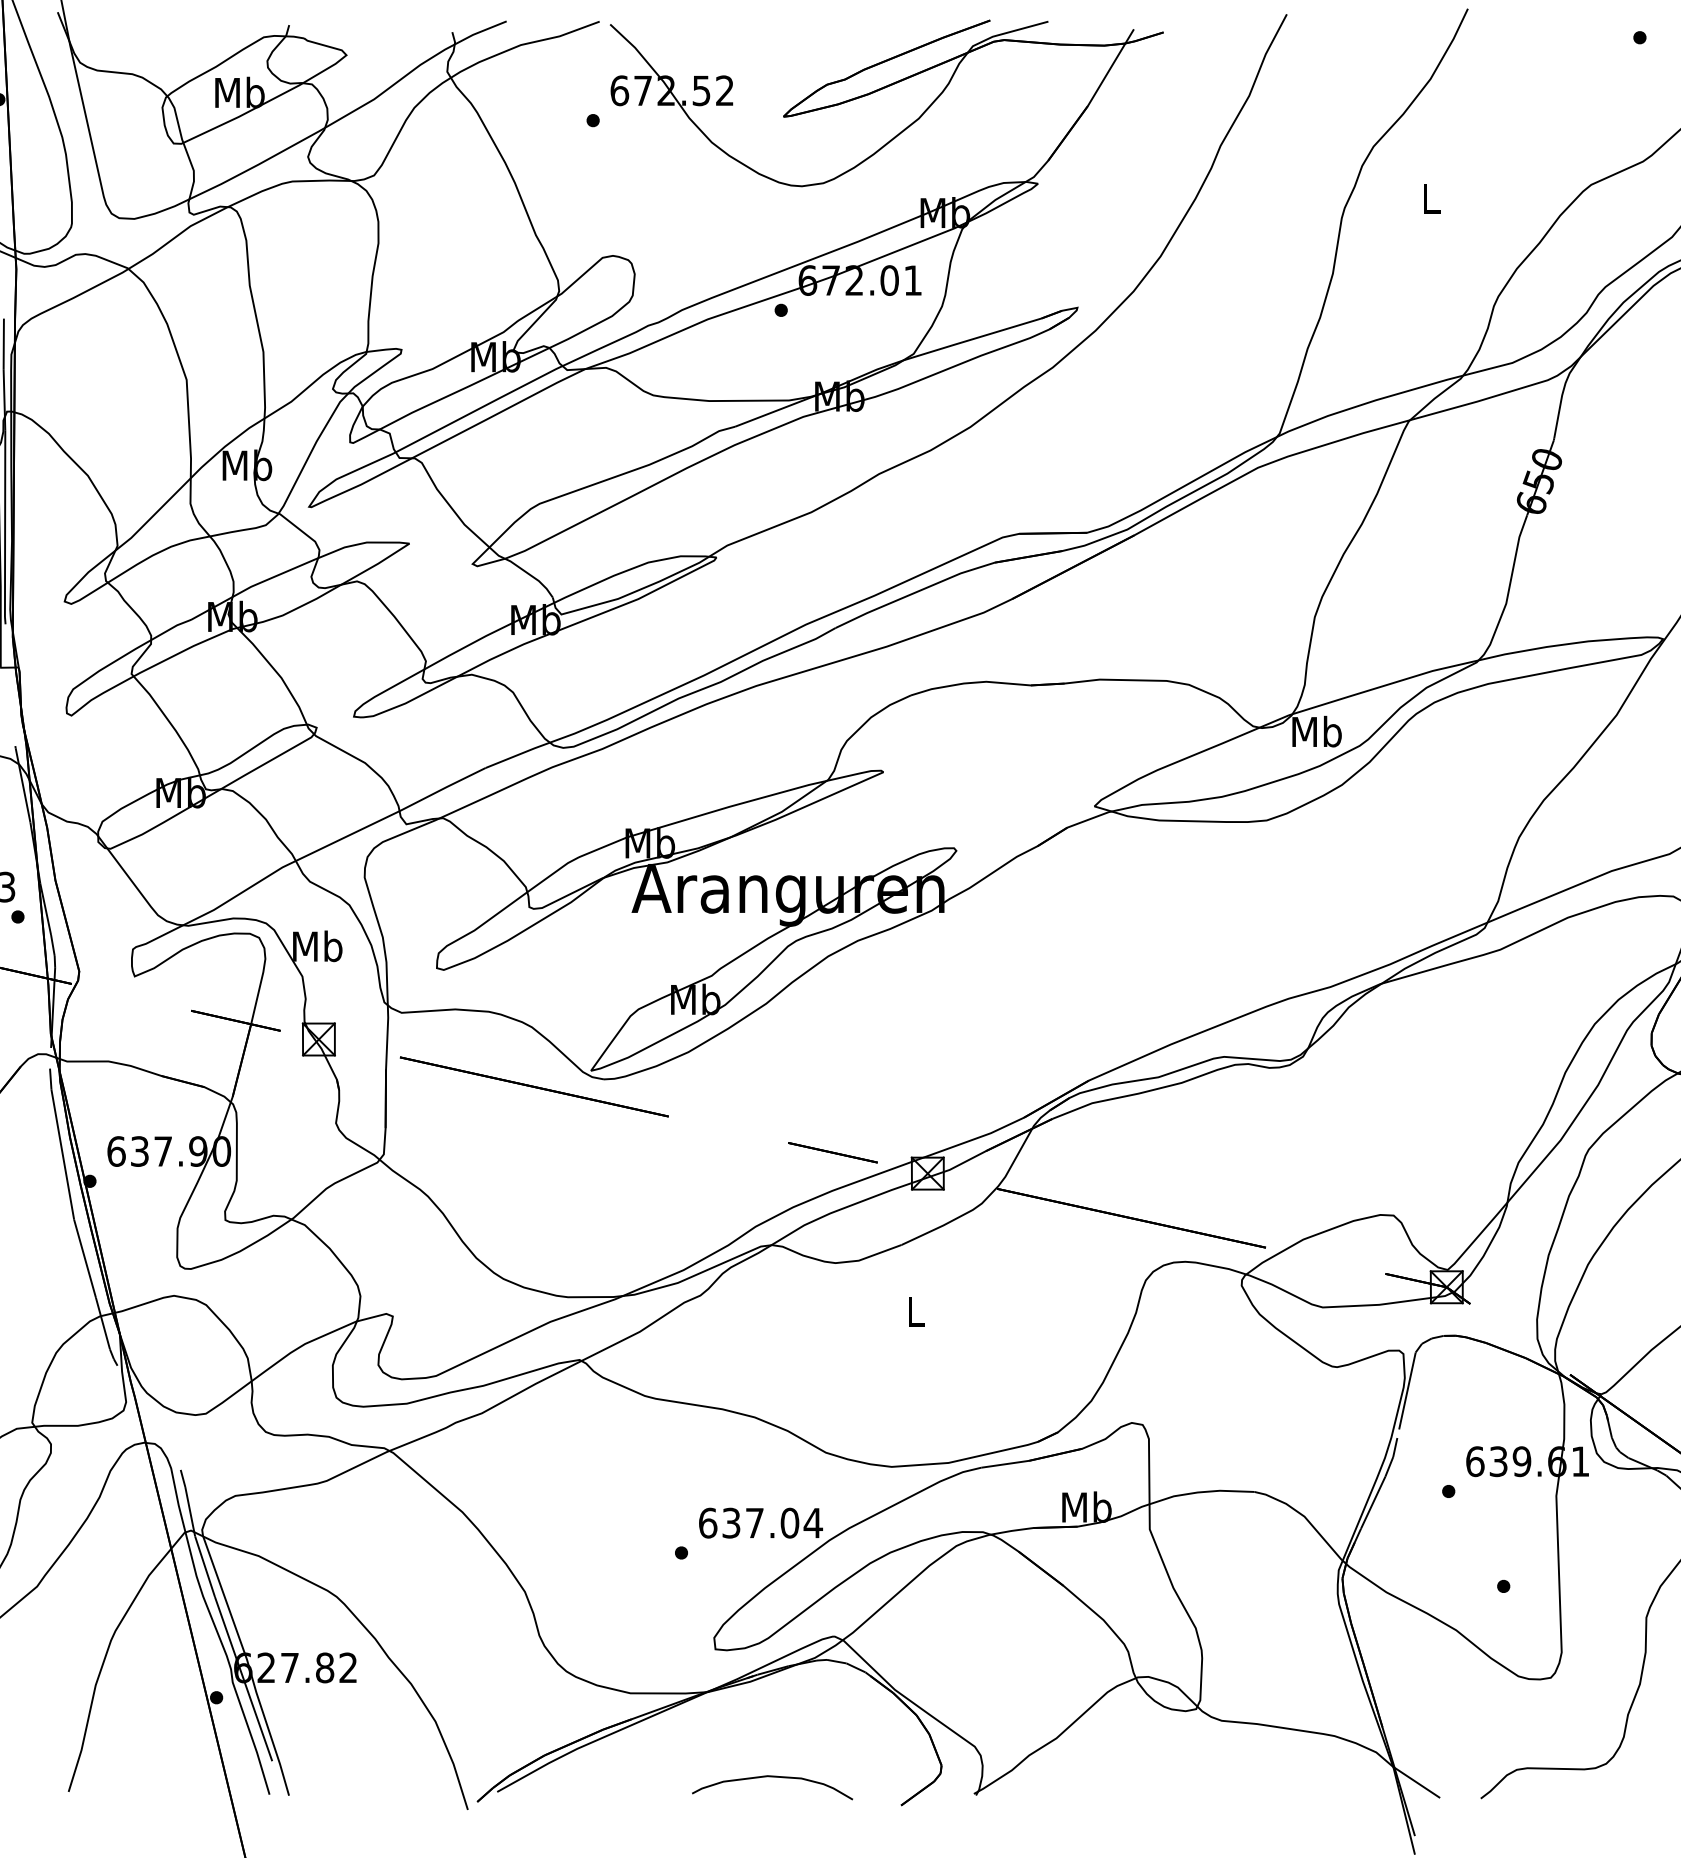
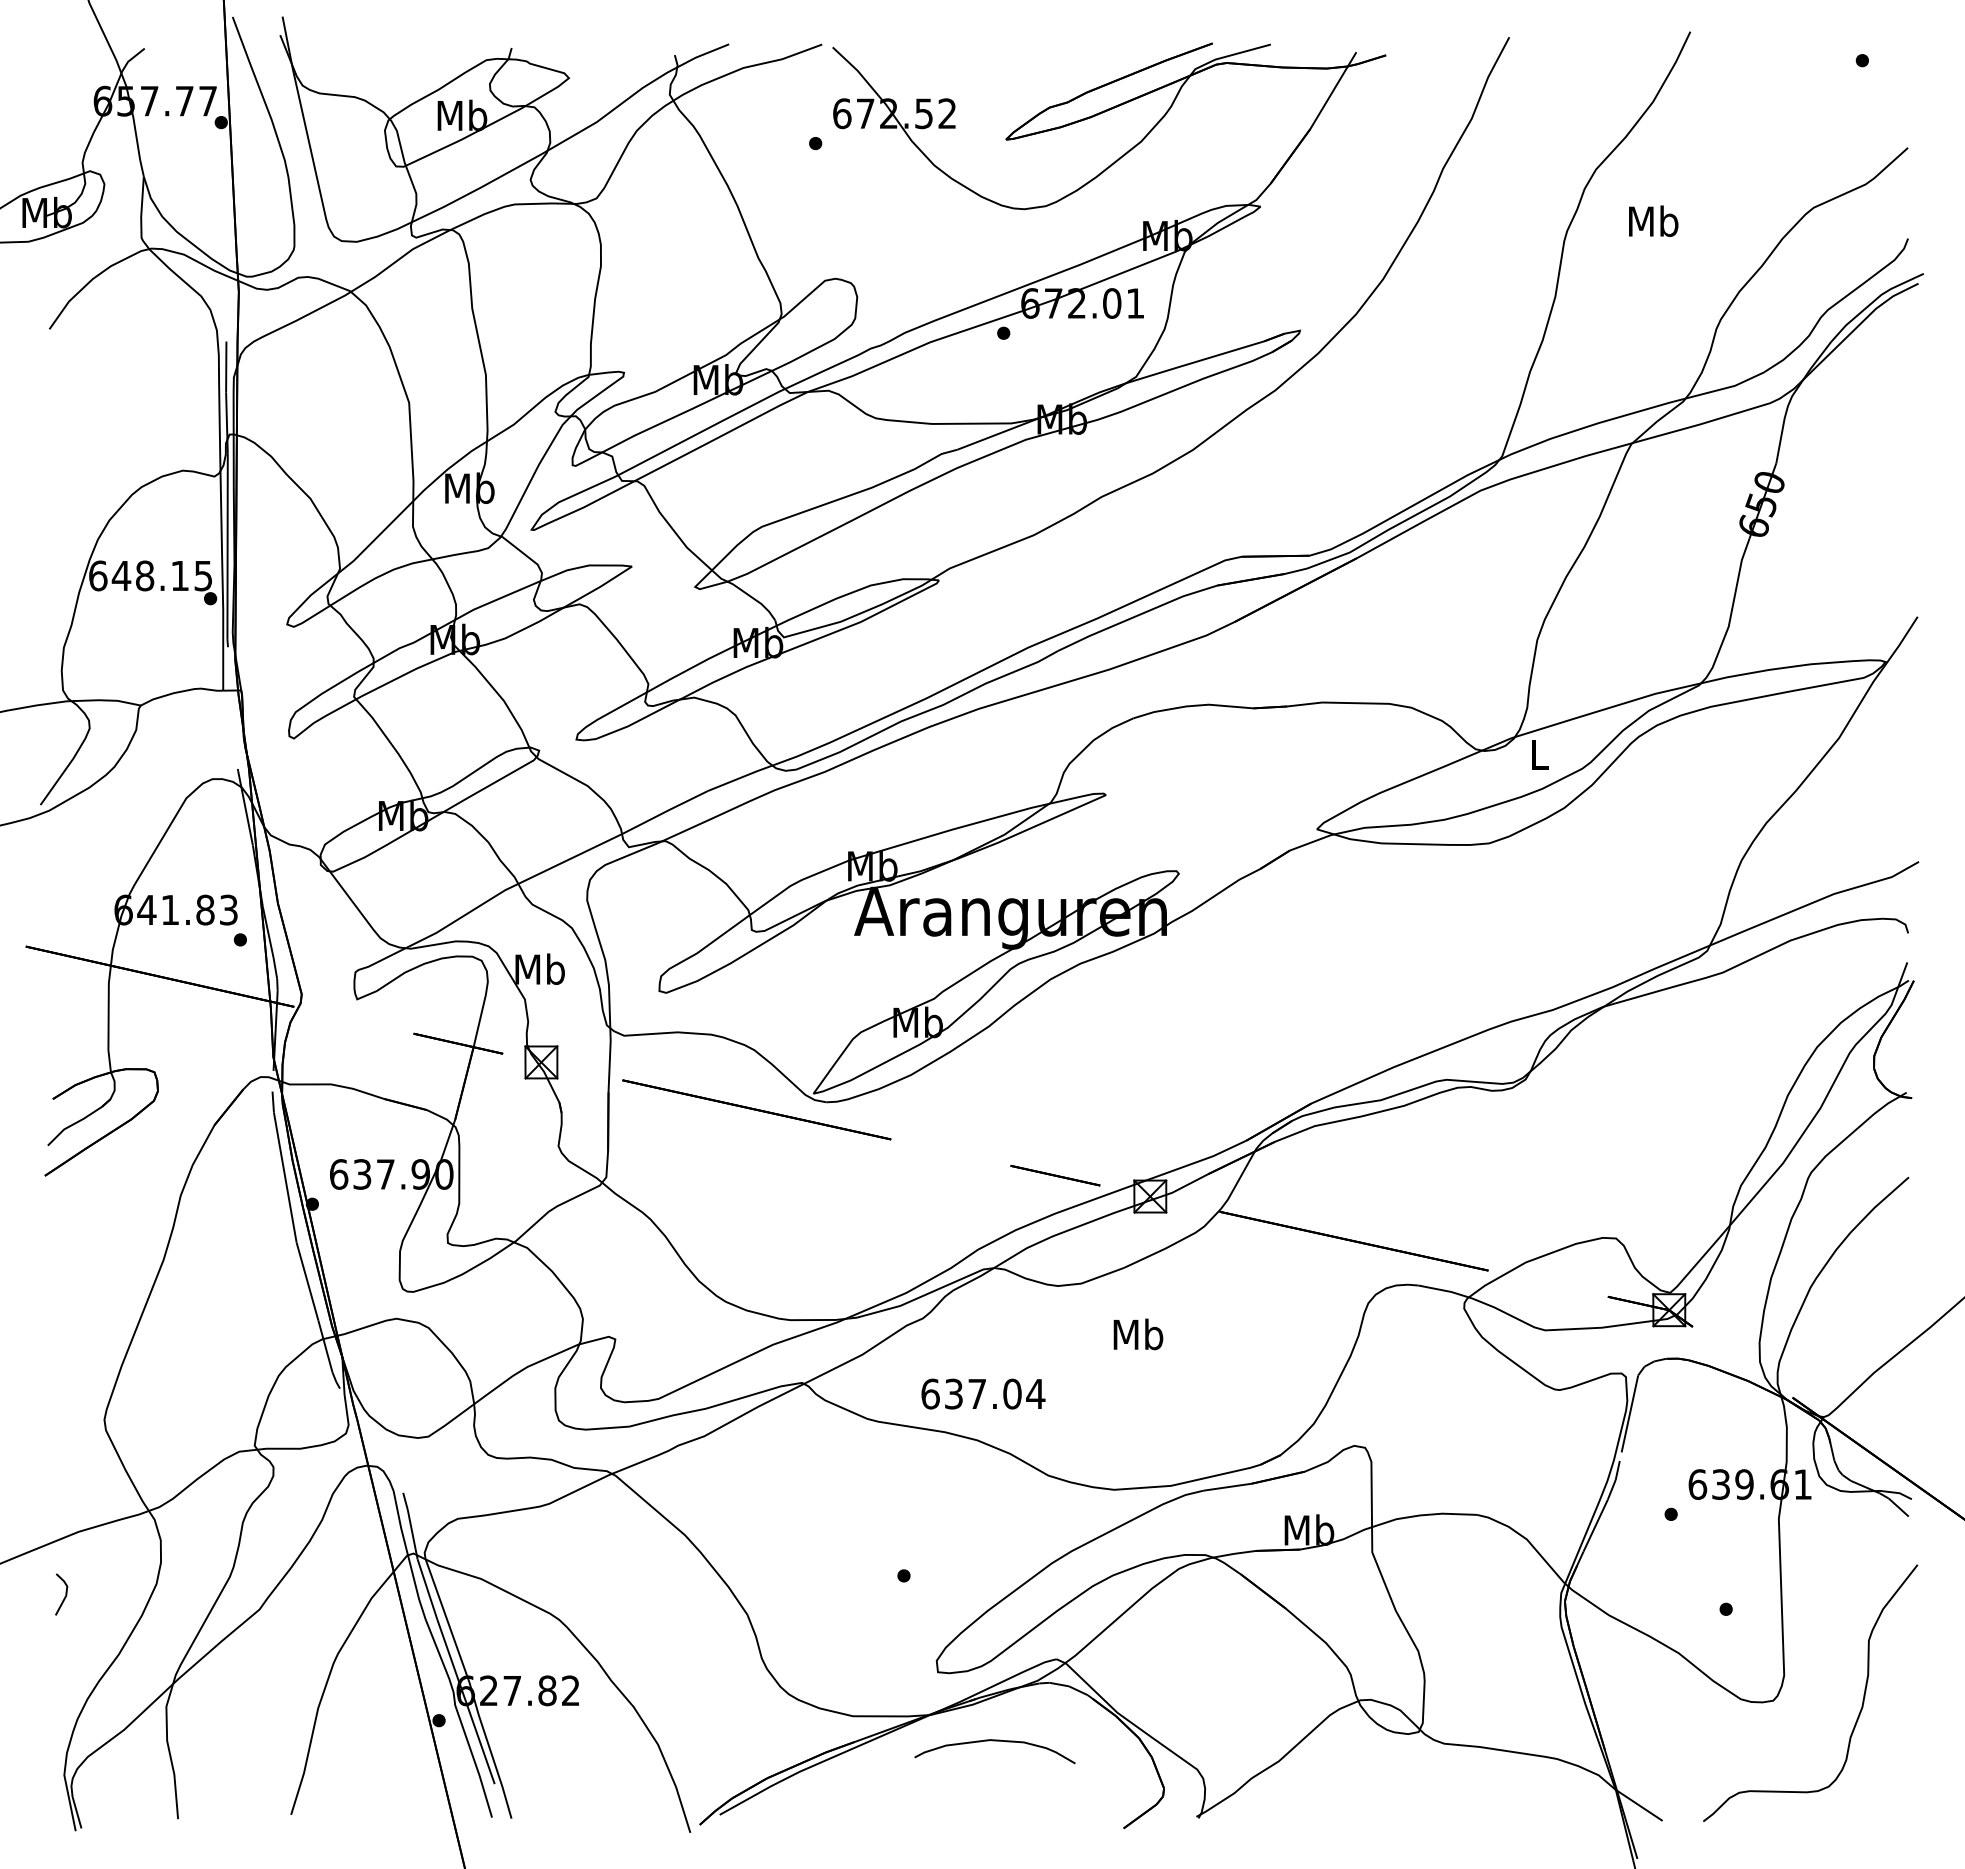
text: (1431, 197) -> (1653, 220), L -> Mb
text: (1317, 731) -> (1539, 754), Mb -> L
text: (916, 1311) -> (1138, 1334), L -> Mb
text: (761, 1522) -> (983, 1393), moved
curve: (772, 1777) -> (994, 1741), moved

